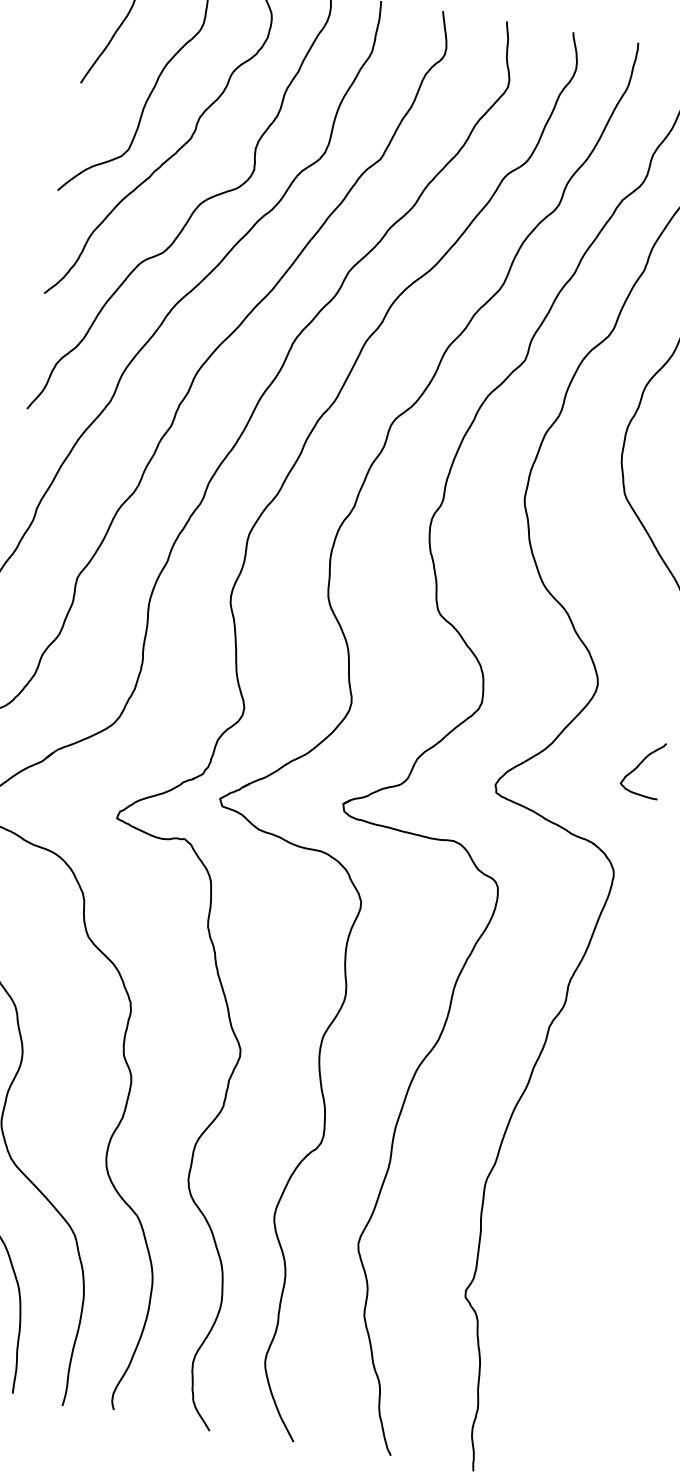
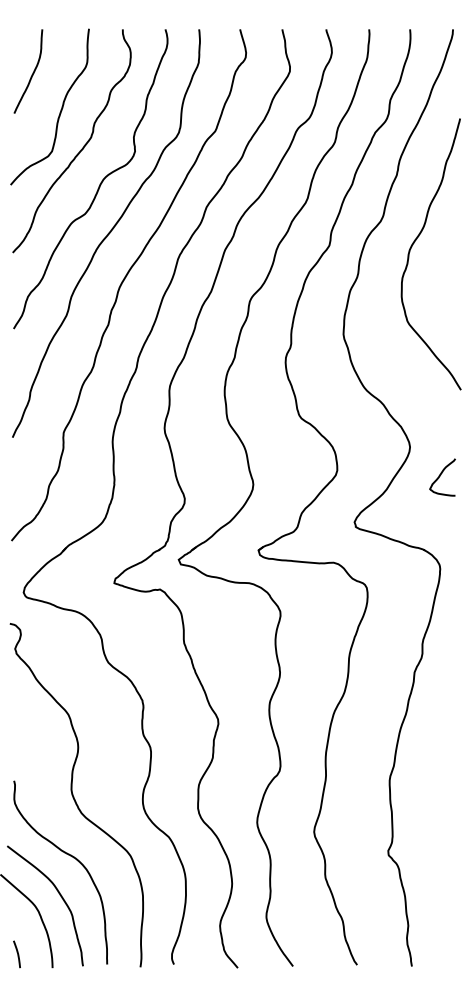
curve: (639, 766) -> (440, 476), moved

